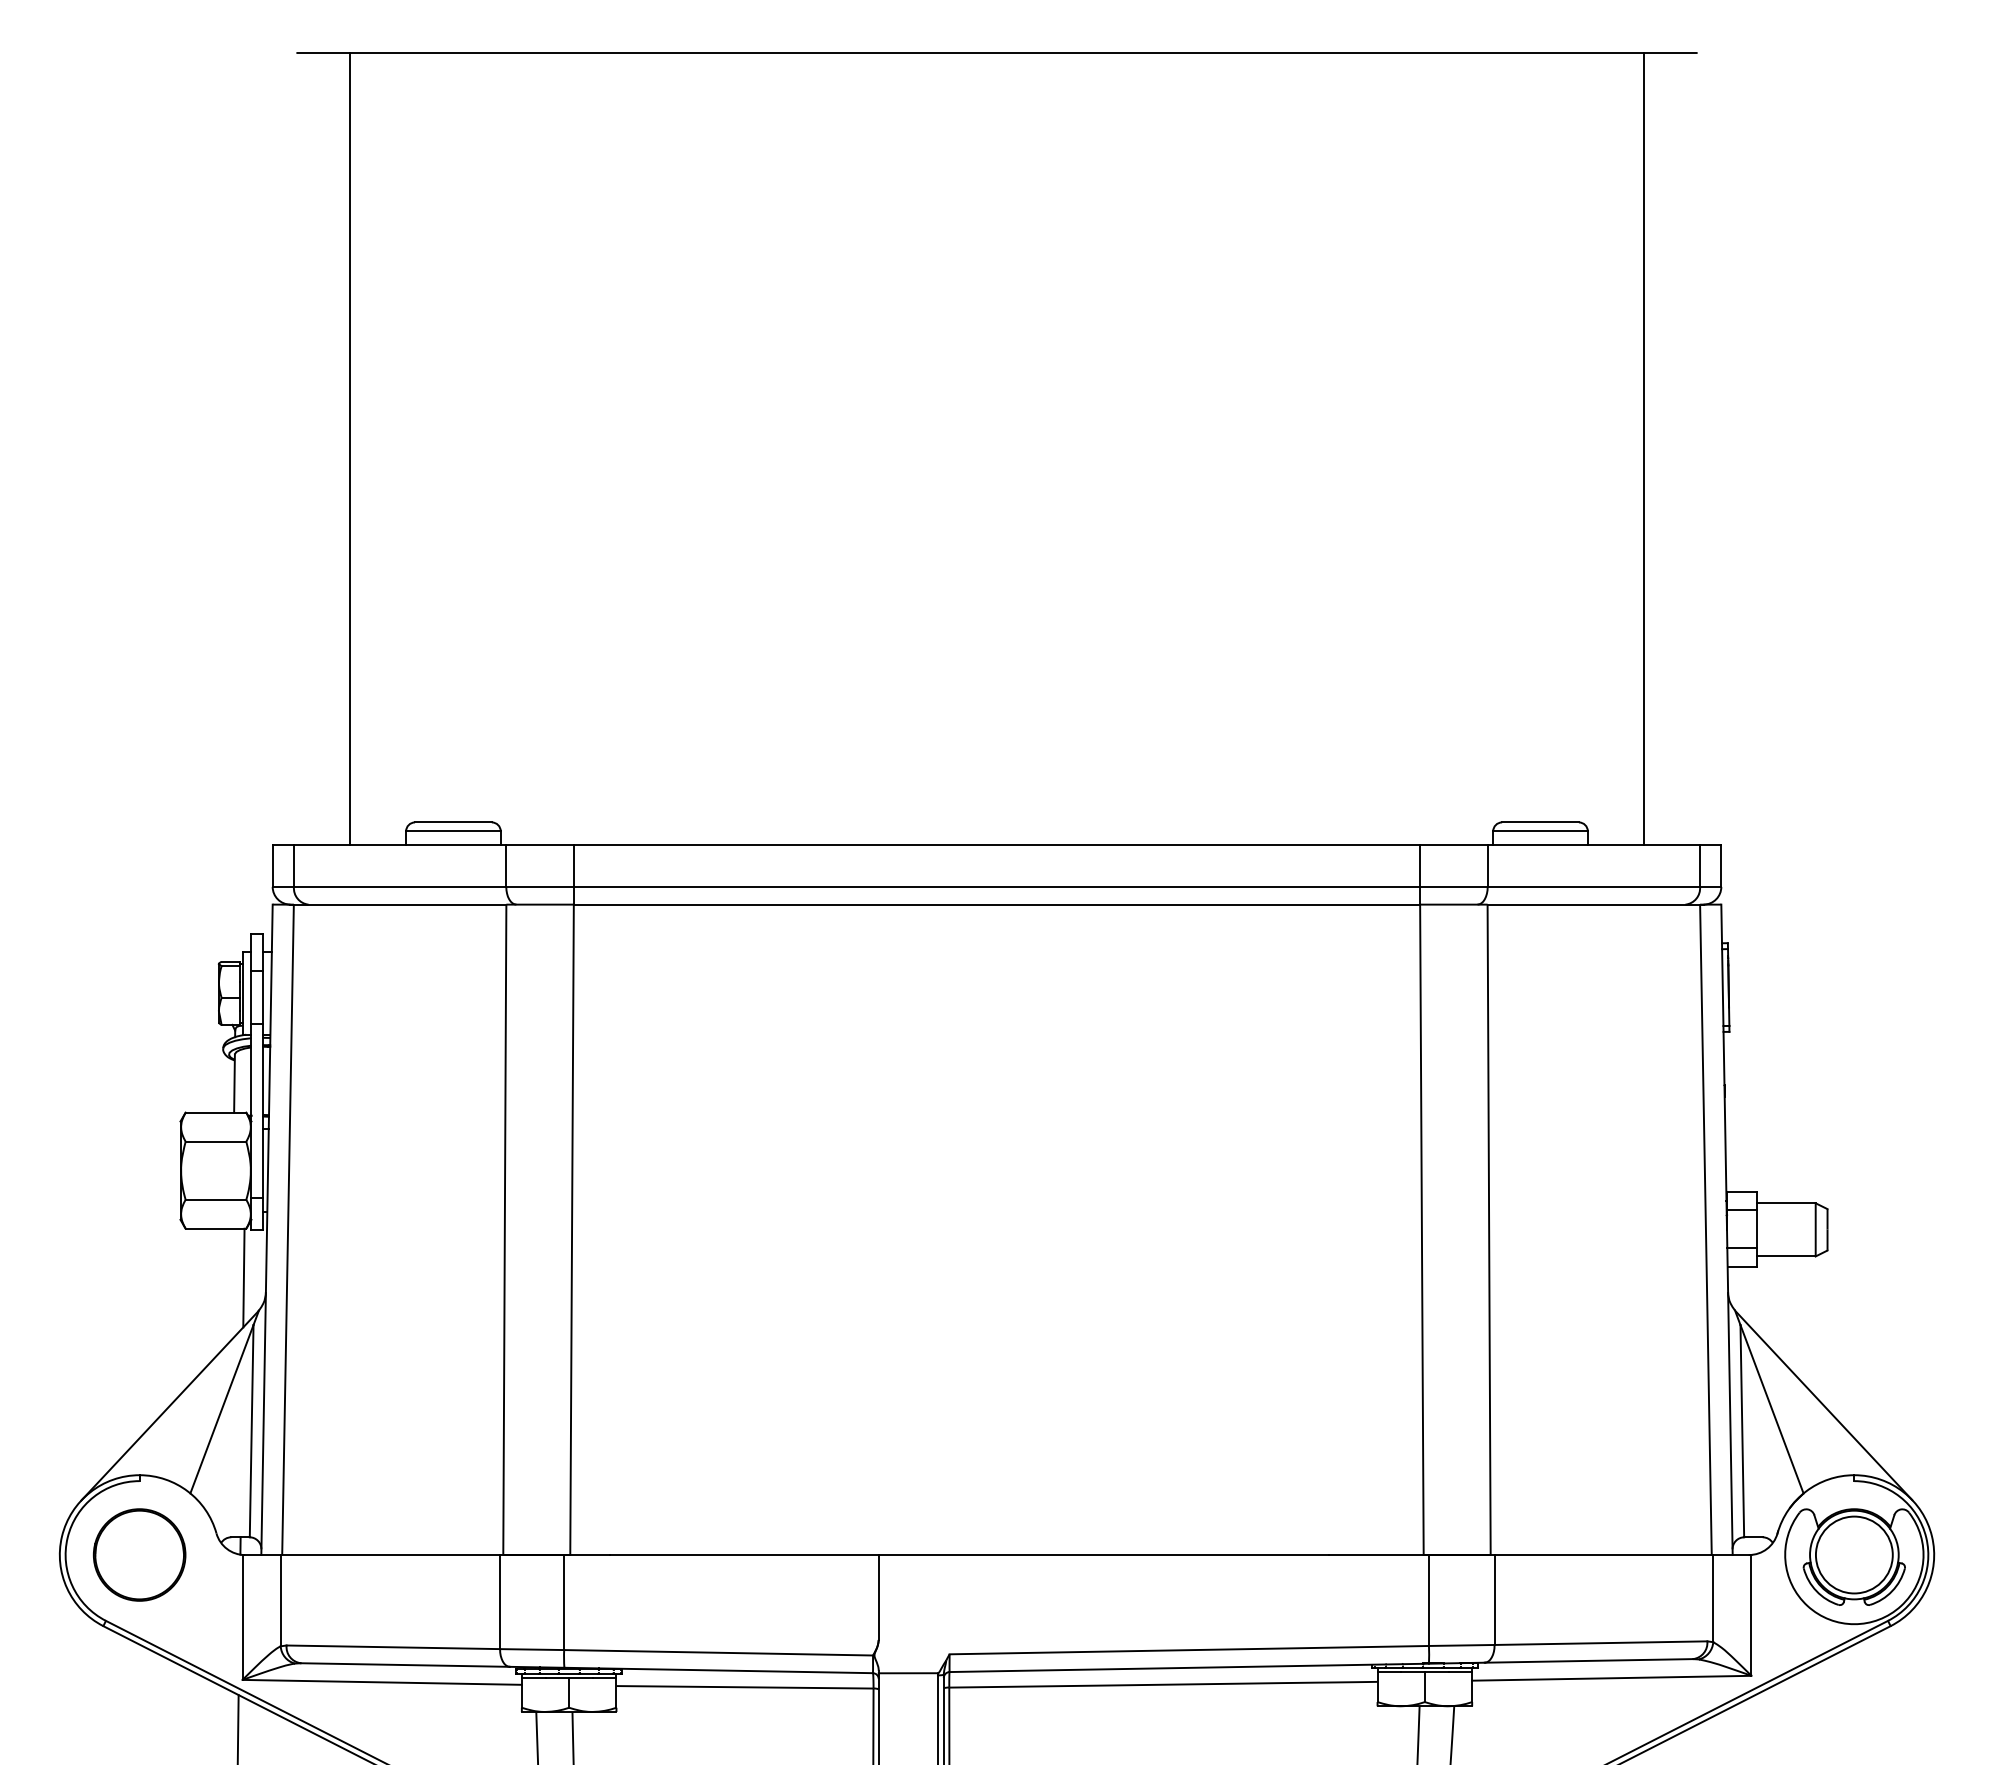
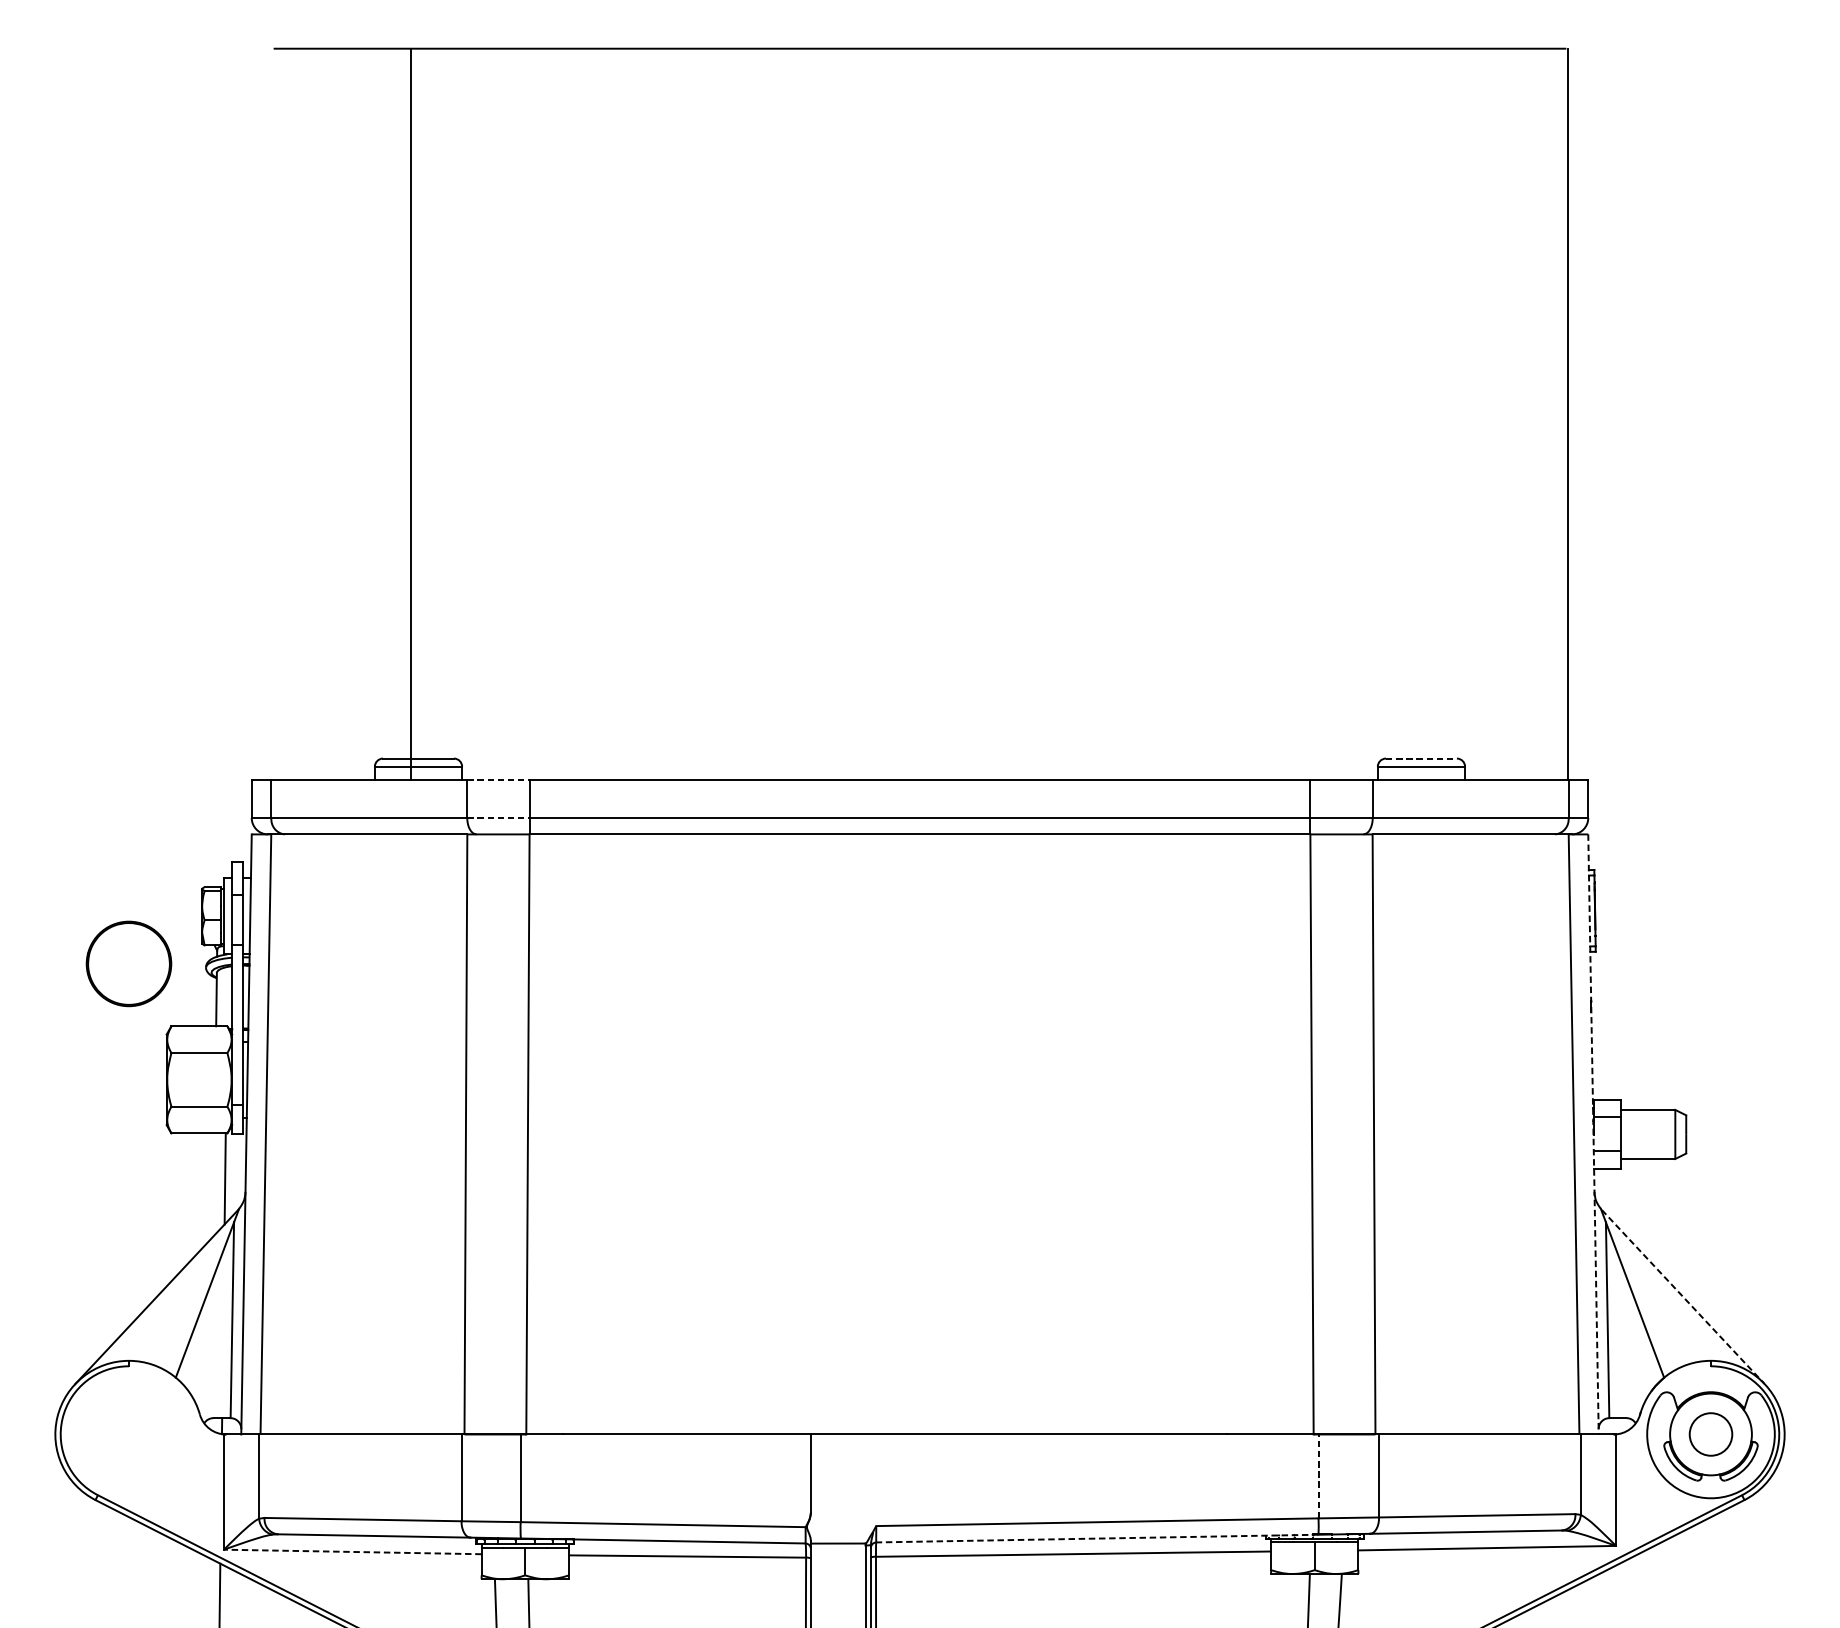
line: (349, 449) -> (411, 414), moved
line: (1644, 449) -> (1568, 414), moved
line: (1541, 822) -> (1422, 758), solid -> dashed
line: (540, 845) -> (498, 779), solid -> dashed
line: (540, 886) -> (498, 817), solid -> dashed
line: (1727, 1230) -> (1593, 1135), solid -> dashed
line: (1824, 1406) -> (1683, 1297), solid -> dashed
part: (139, 1554) -> (128, 963), moved
circle: (1853, 1554) -> (1710, 1433), size x0.6
line: (1428, 1600) -> (1318, 1476), solid -> dashed
line: (1189, 1667) -> (1097, 1538), solid -> dashed
line: (382, 1682) -> (353, 1552), solid -> dashed

